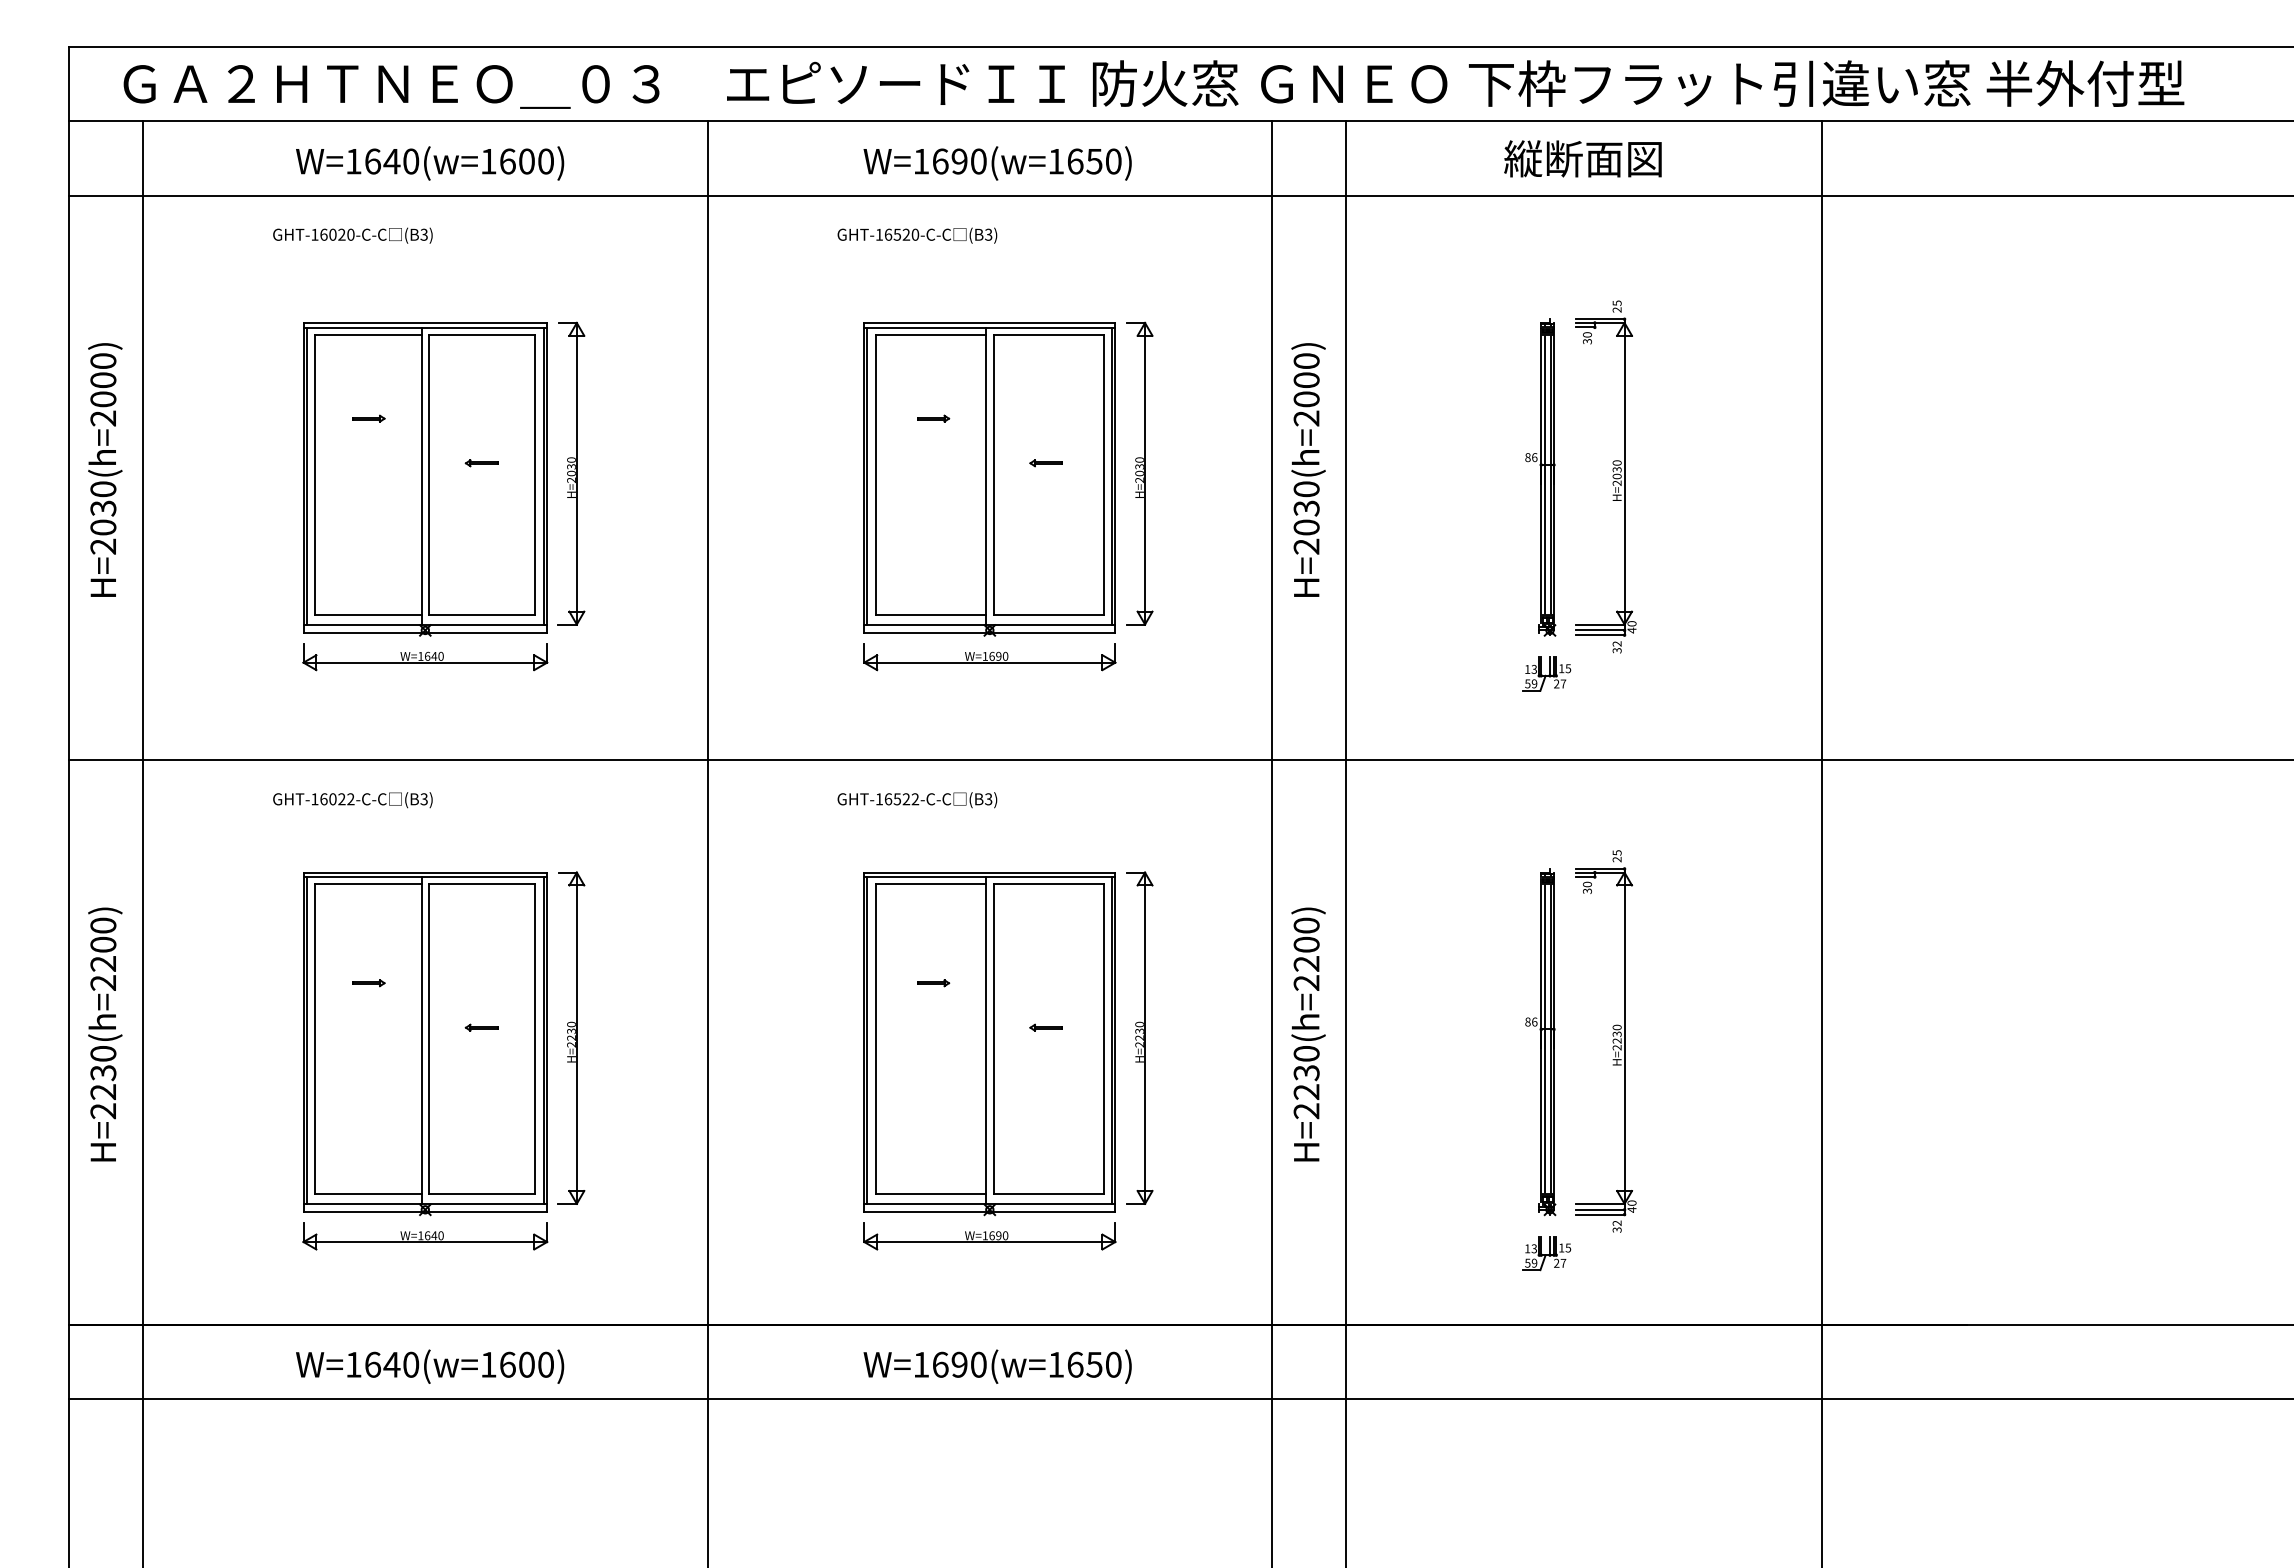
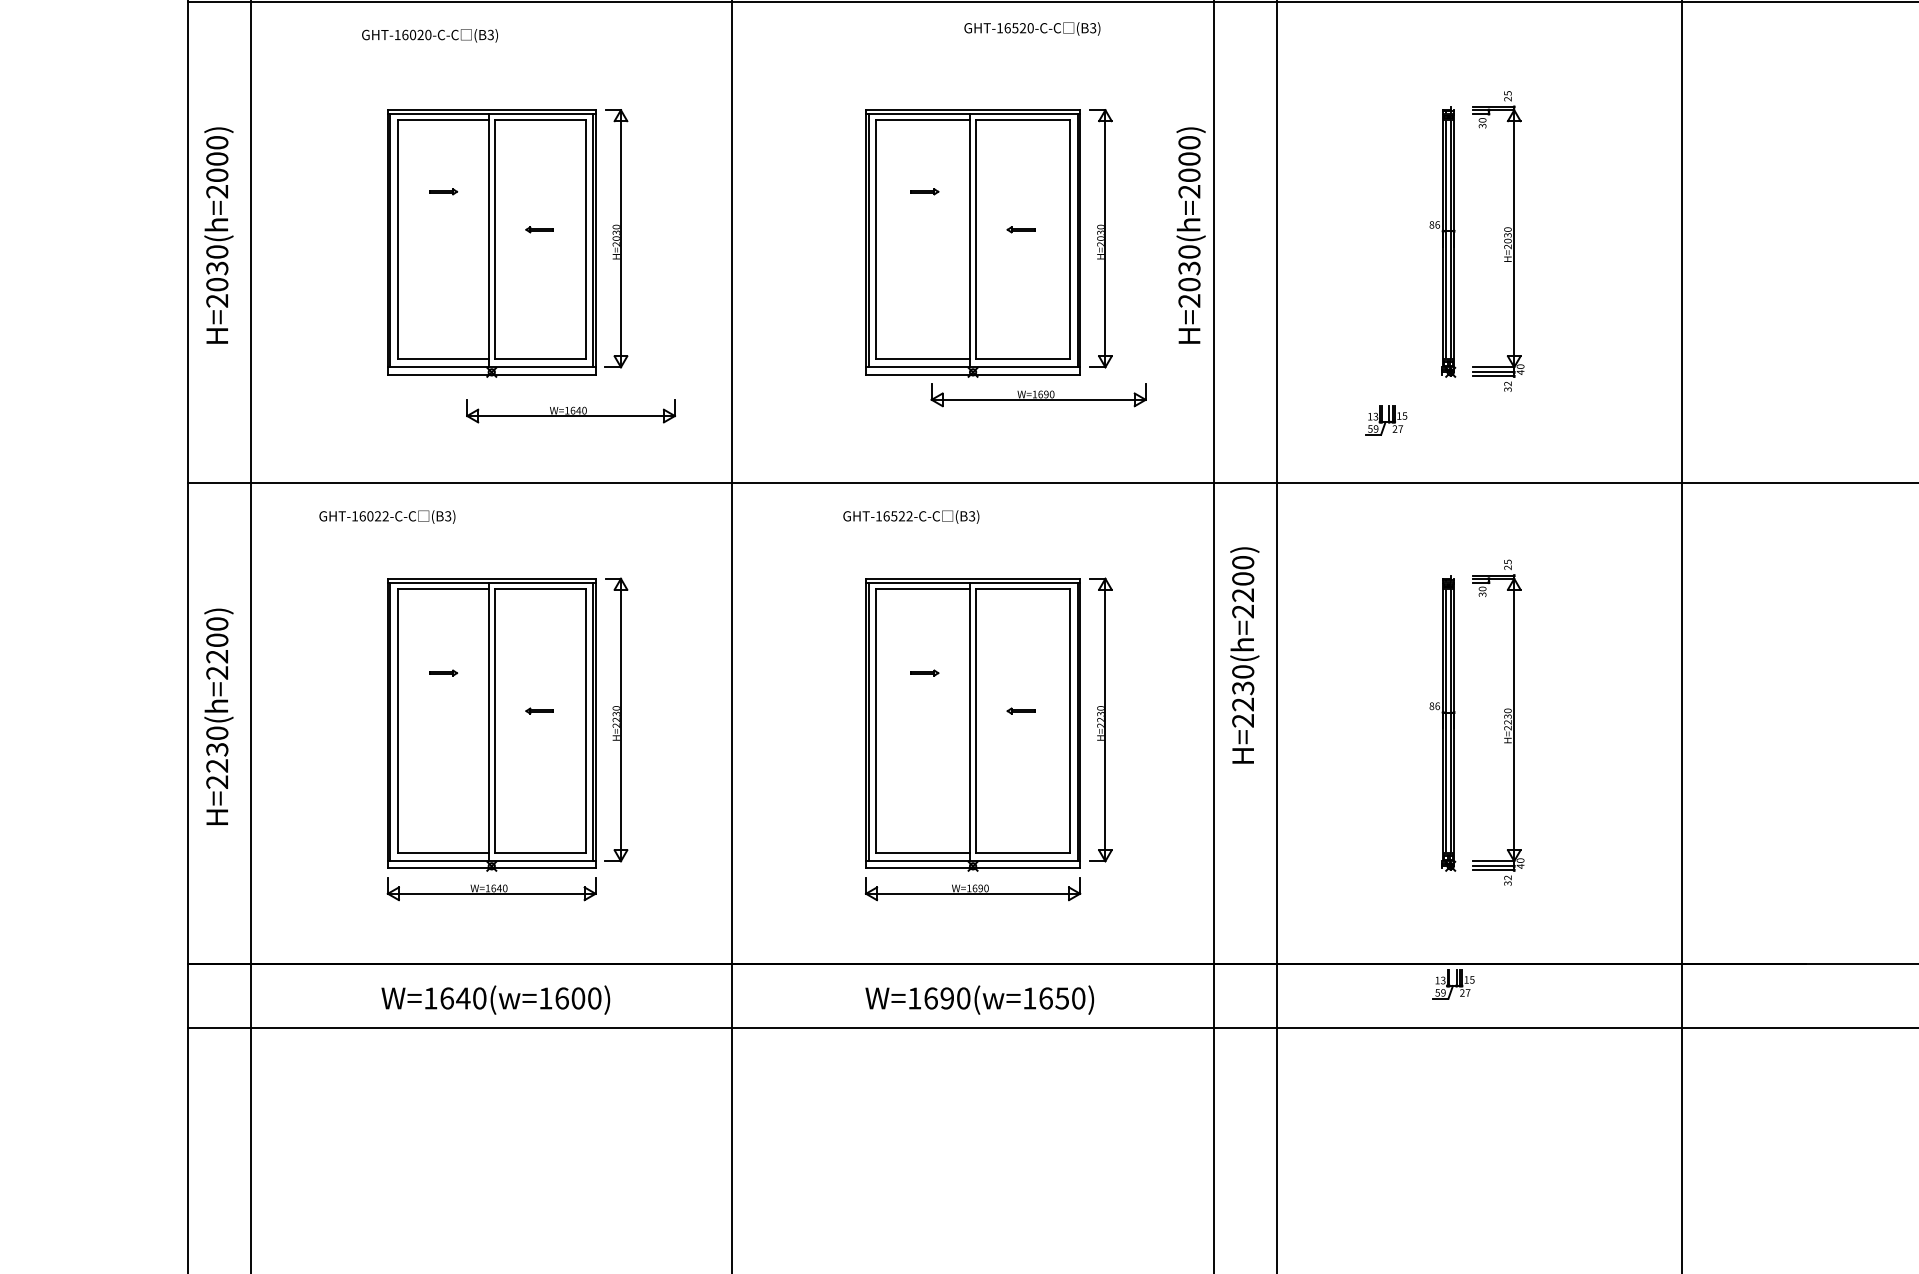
text: (917, 235) -> (1032, 28), moved
text: (1308, 469) -> (1191, 235), moved
part: (425, 657) -> (571, 411), moved
part: (989, 657) -> (1038, 395), moved
part: (1546, 673) -> (1386, 420), moved
text: (352, 800) -> (387, 517), moved
text: (1308, 1034) -> (1244, 655), moved
part: (1546, 1253) -> (1453, 984), moved

